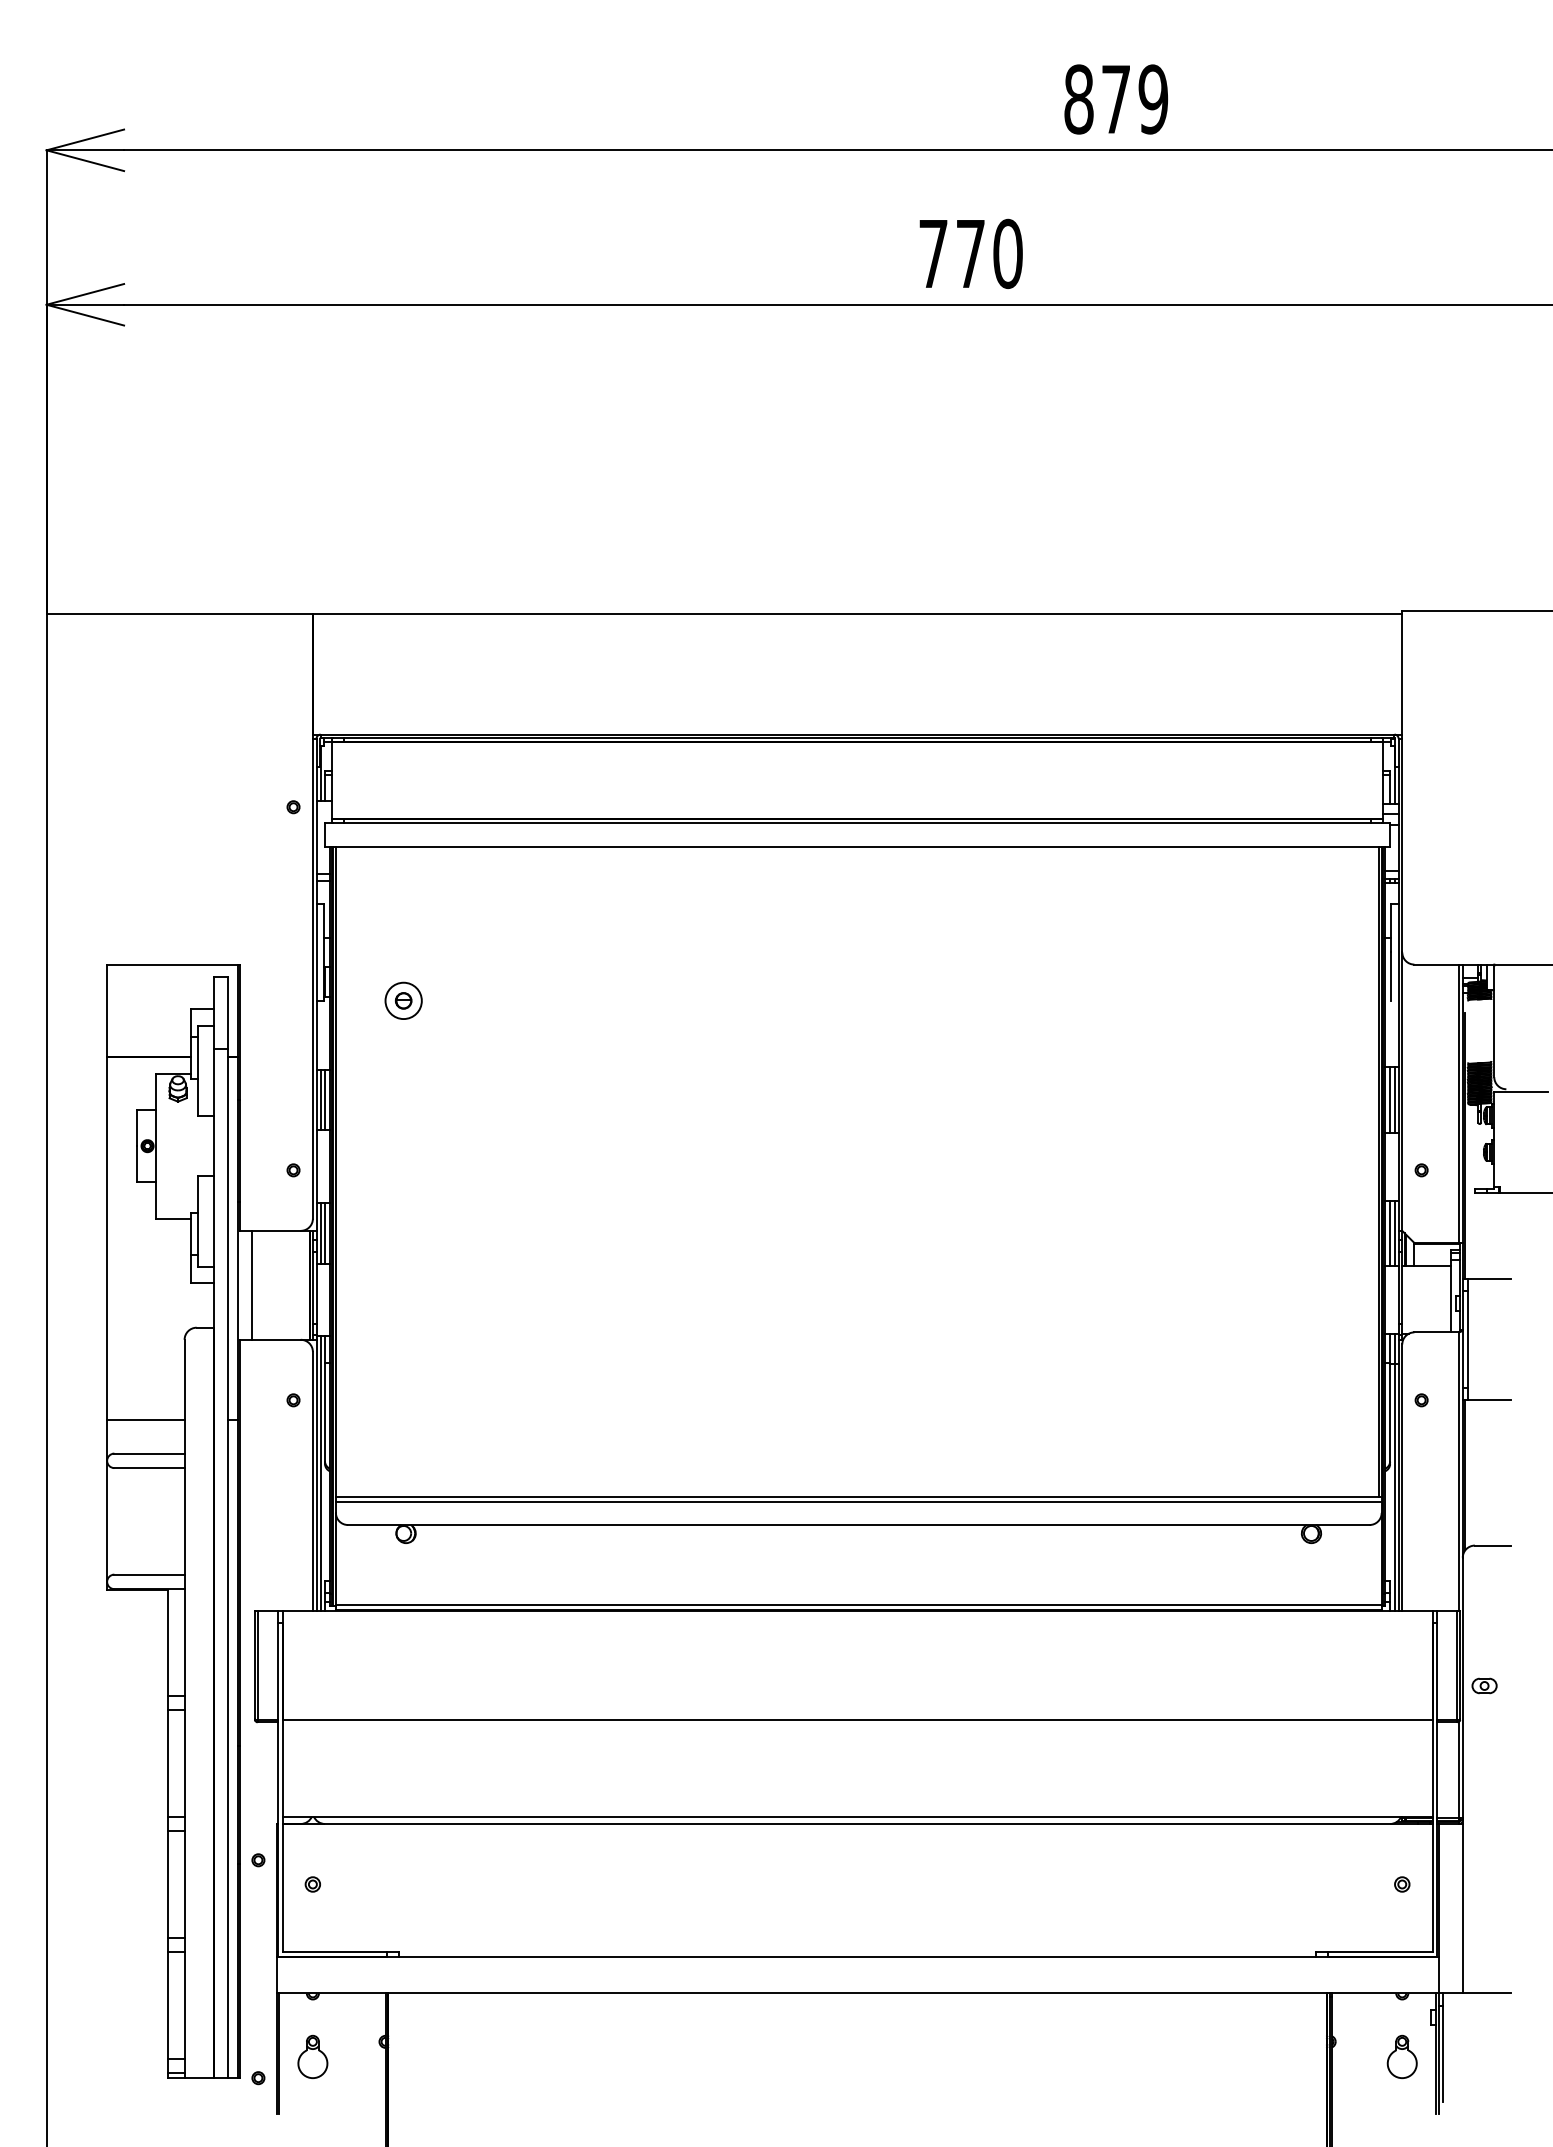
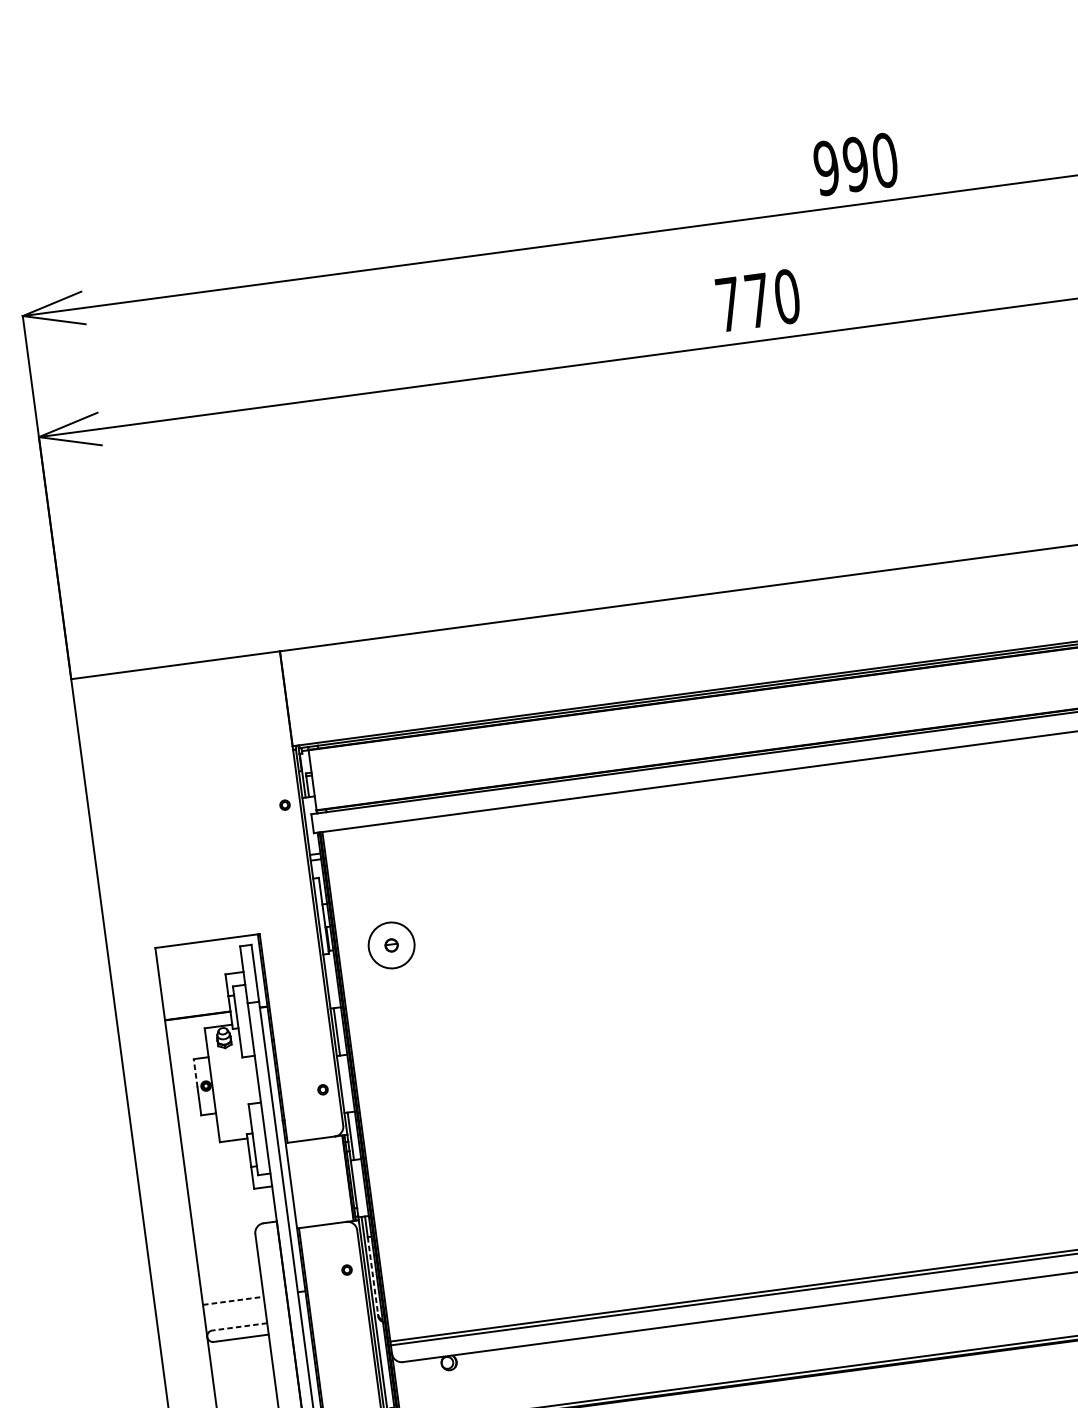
text: (1116, 99) -> (856, 164), 879 -> 990
circle: (403, 1000) -> (391, 945), size x1.6
line: (325, 1099) -> (340, 1030), removed
line: (136, 1128) -> (195, 1073), solid -> dashed
line: (325, 1233) -> (354, 1135), removed
line: (252, 1284) -> (302, 1183), removed
line: (325, 1412) -> (373, 1276), solid -> dashed
line: (145, 1419) -> (233, 1300), solid -> dashed
line: (149, 1453) -> (239, 1326), solid -> dashed

